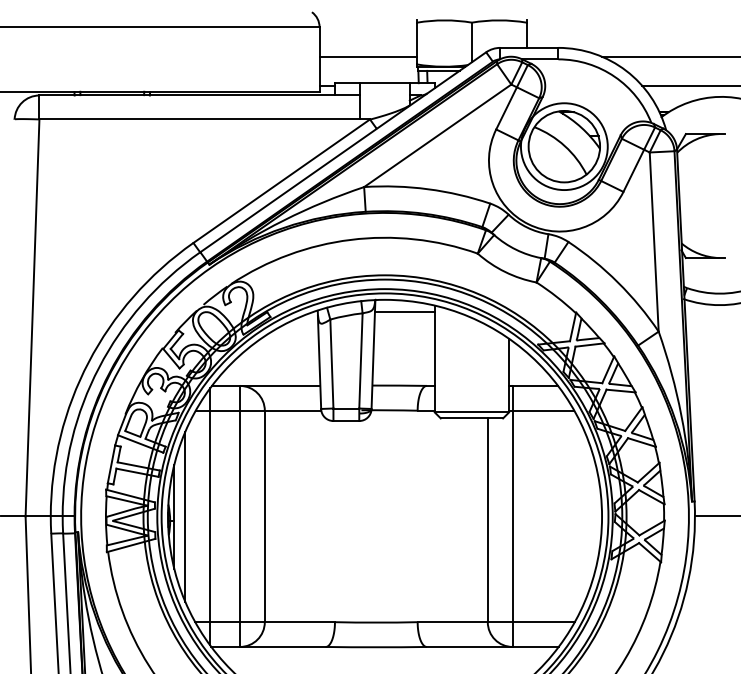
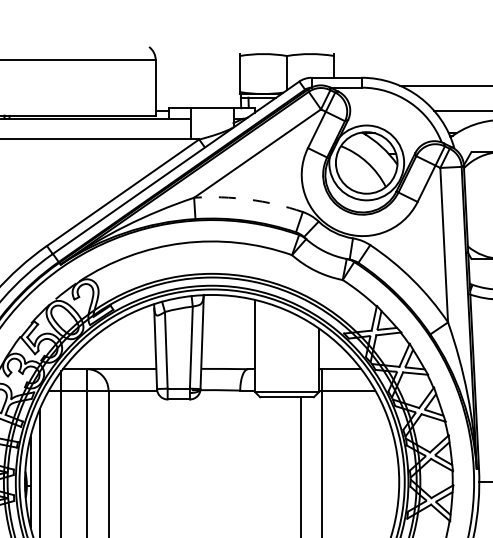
line: (368, 56) -> (197, 85), removed
arc: (428, 189) -> (249, 199), solid -> dashed
line: (404, 311) -> (228, 305), removed

